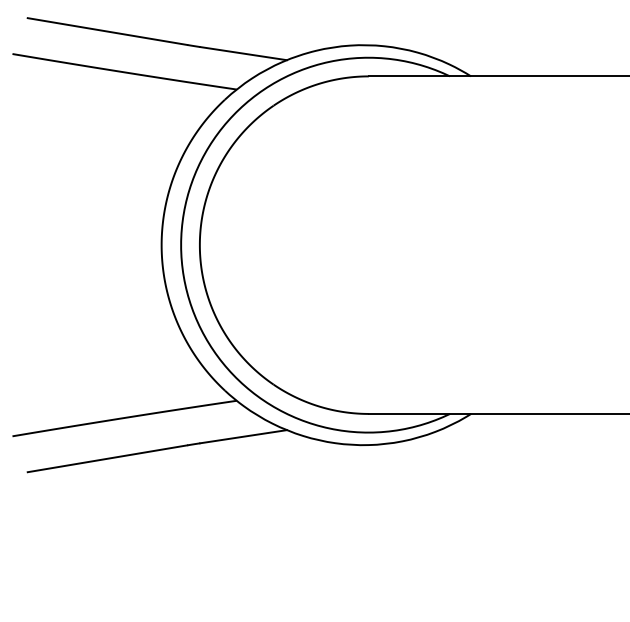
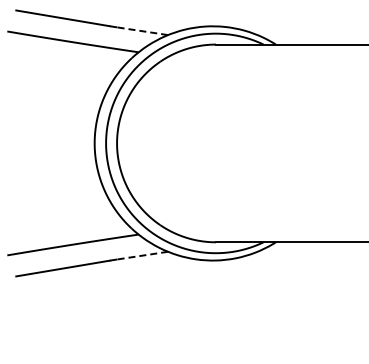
line: (243, 54) -> (142, 31), solid -> dashed
line: (243, 436) -> (142, 255), solid -> dashed

